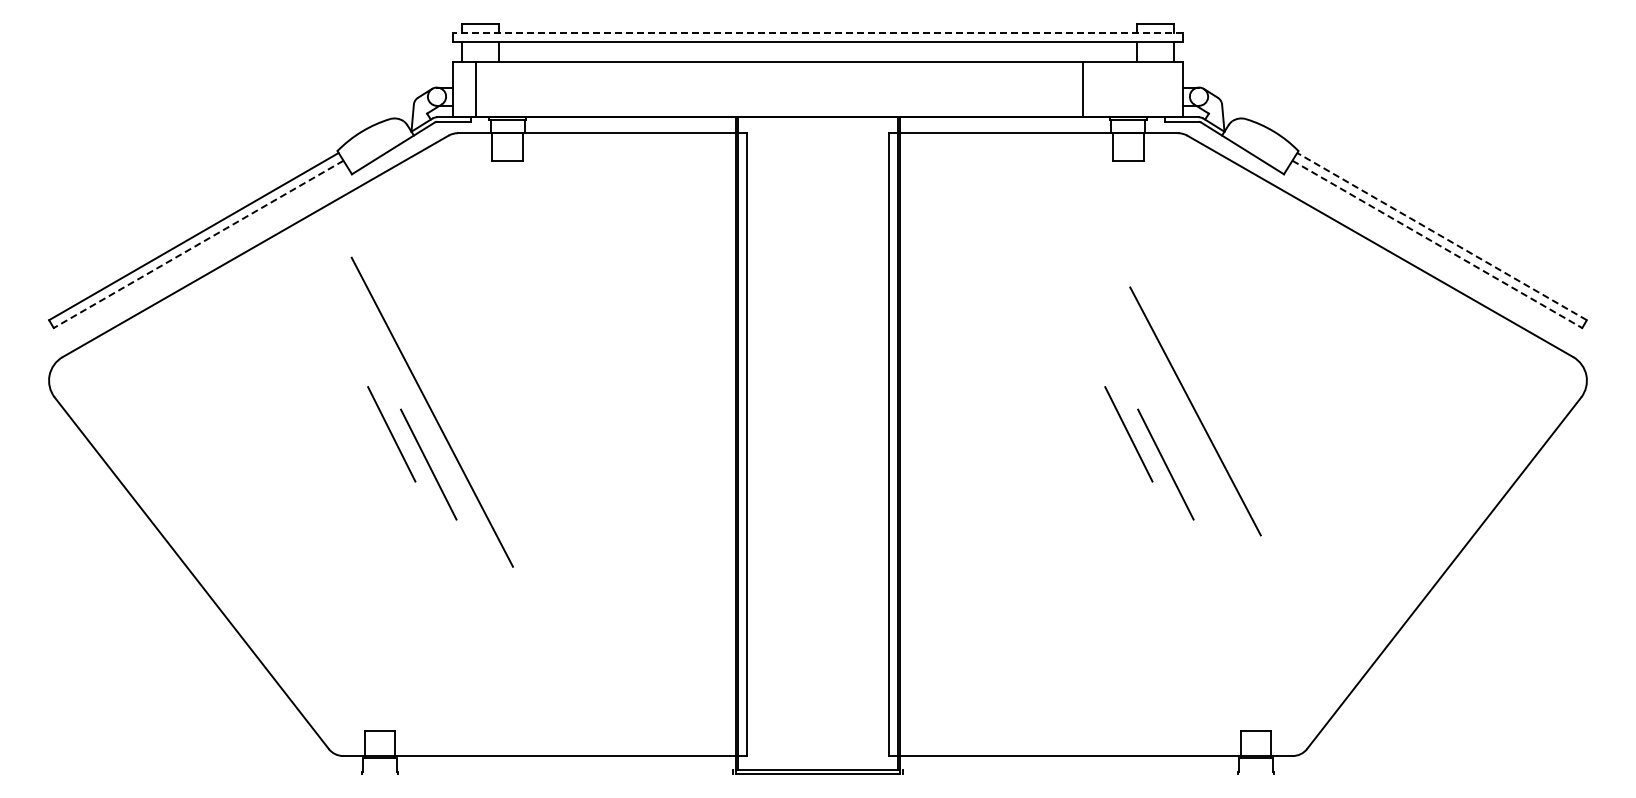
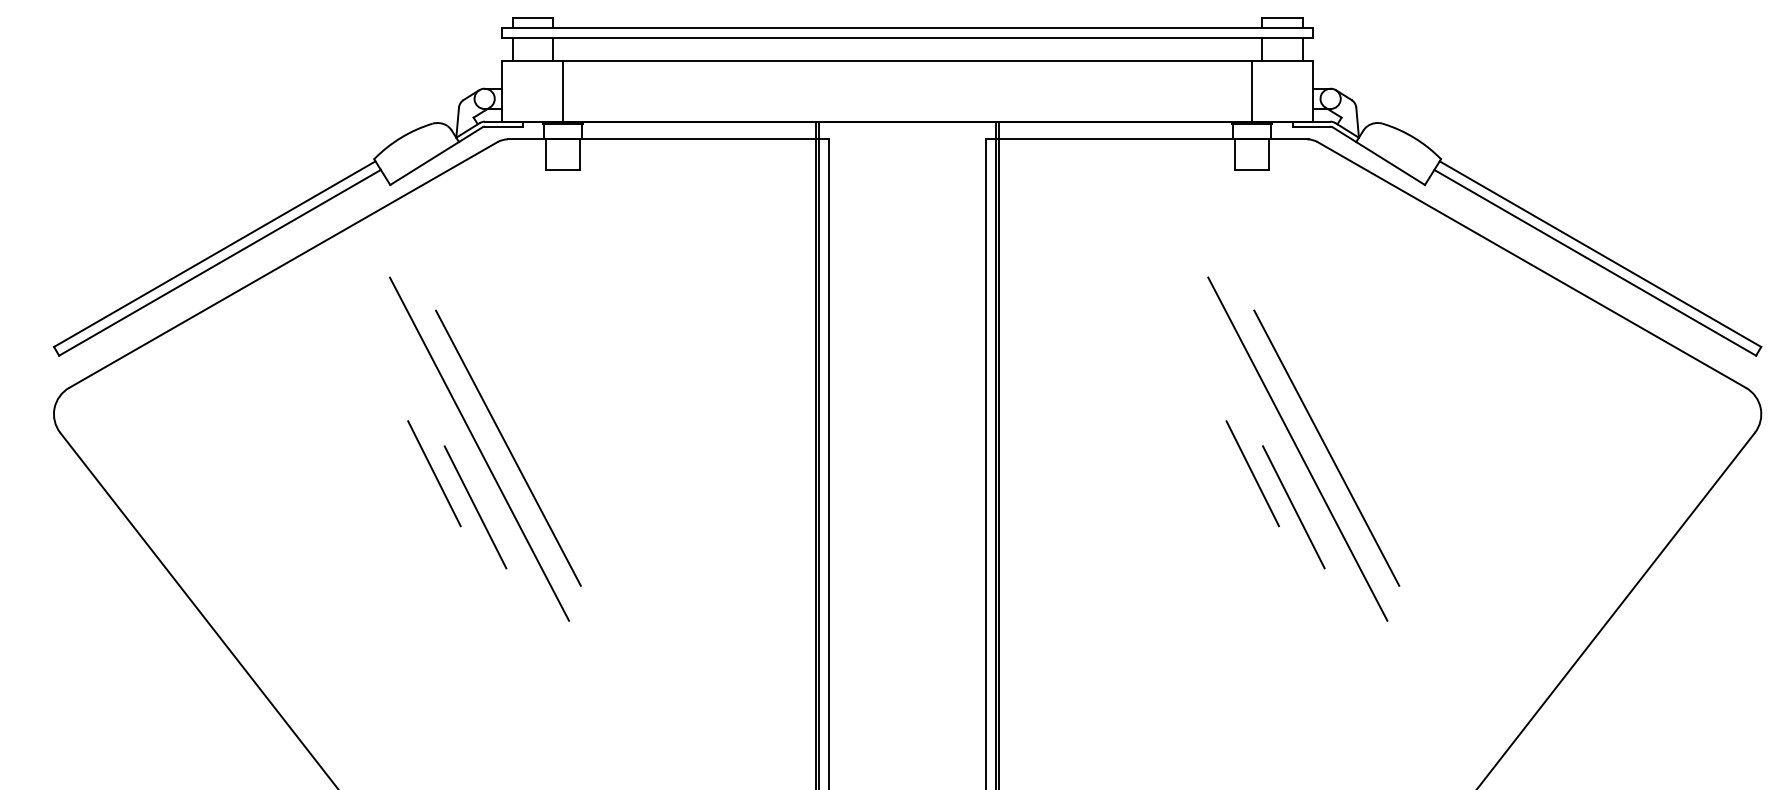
line: (817, 32) -> (907, 27), dashed -> solid
line: (475, 89) -> (562, 90), moved
line: (1083, 89) -> (1252, 90), moved
line: (1441, 236) -> (1599, 254), dashed -> solid
line: (198, 244) -> (219, 262), dashed -> solid
line: (1437, 244) -> (1595, 262), dashed -> solid
line: (458, 411) -> (508, 448), added
line: (1169, 411) -> (1297, 448), added

